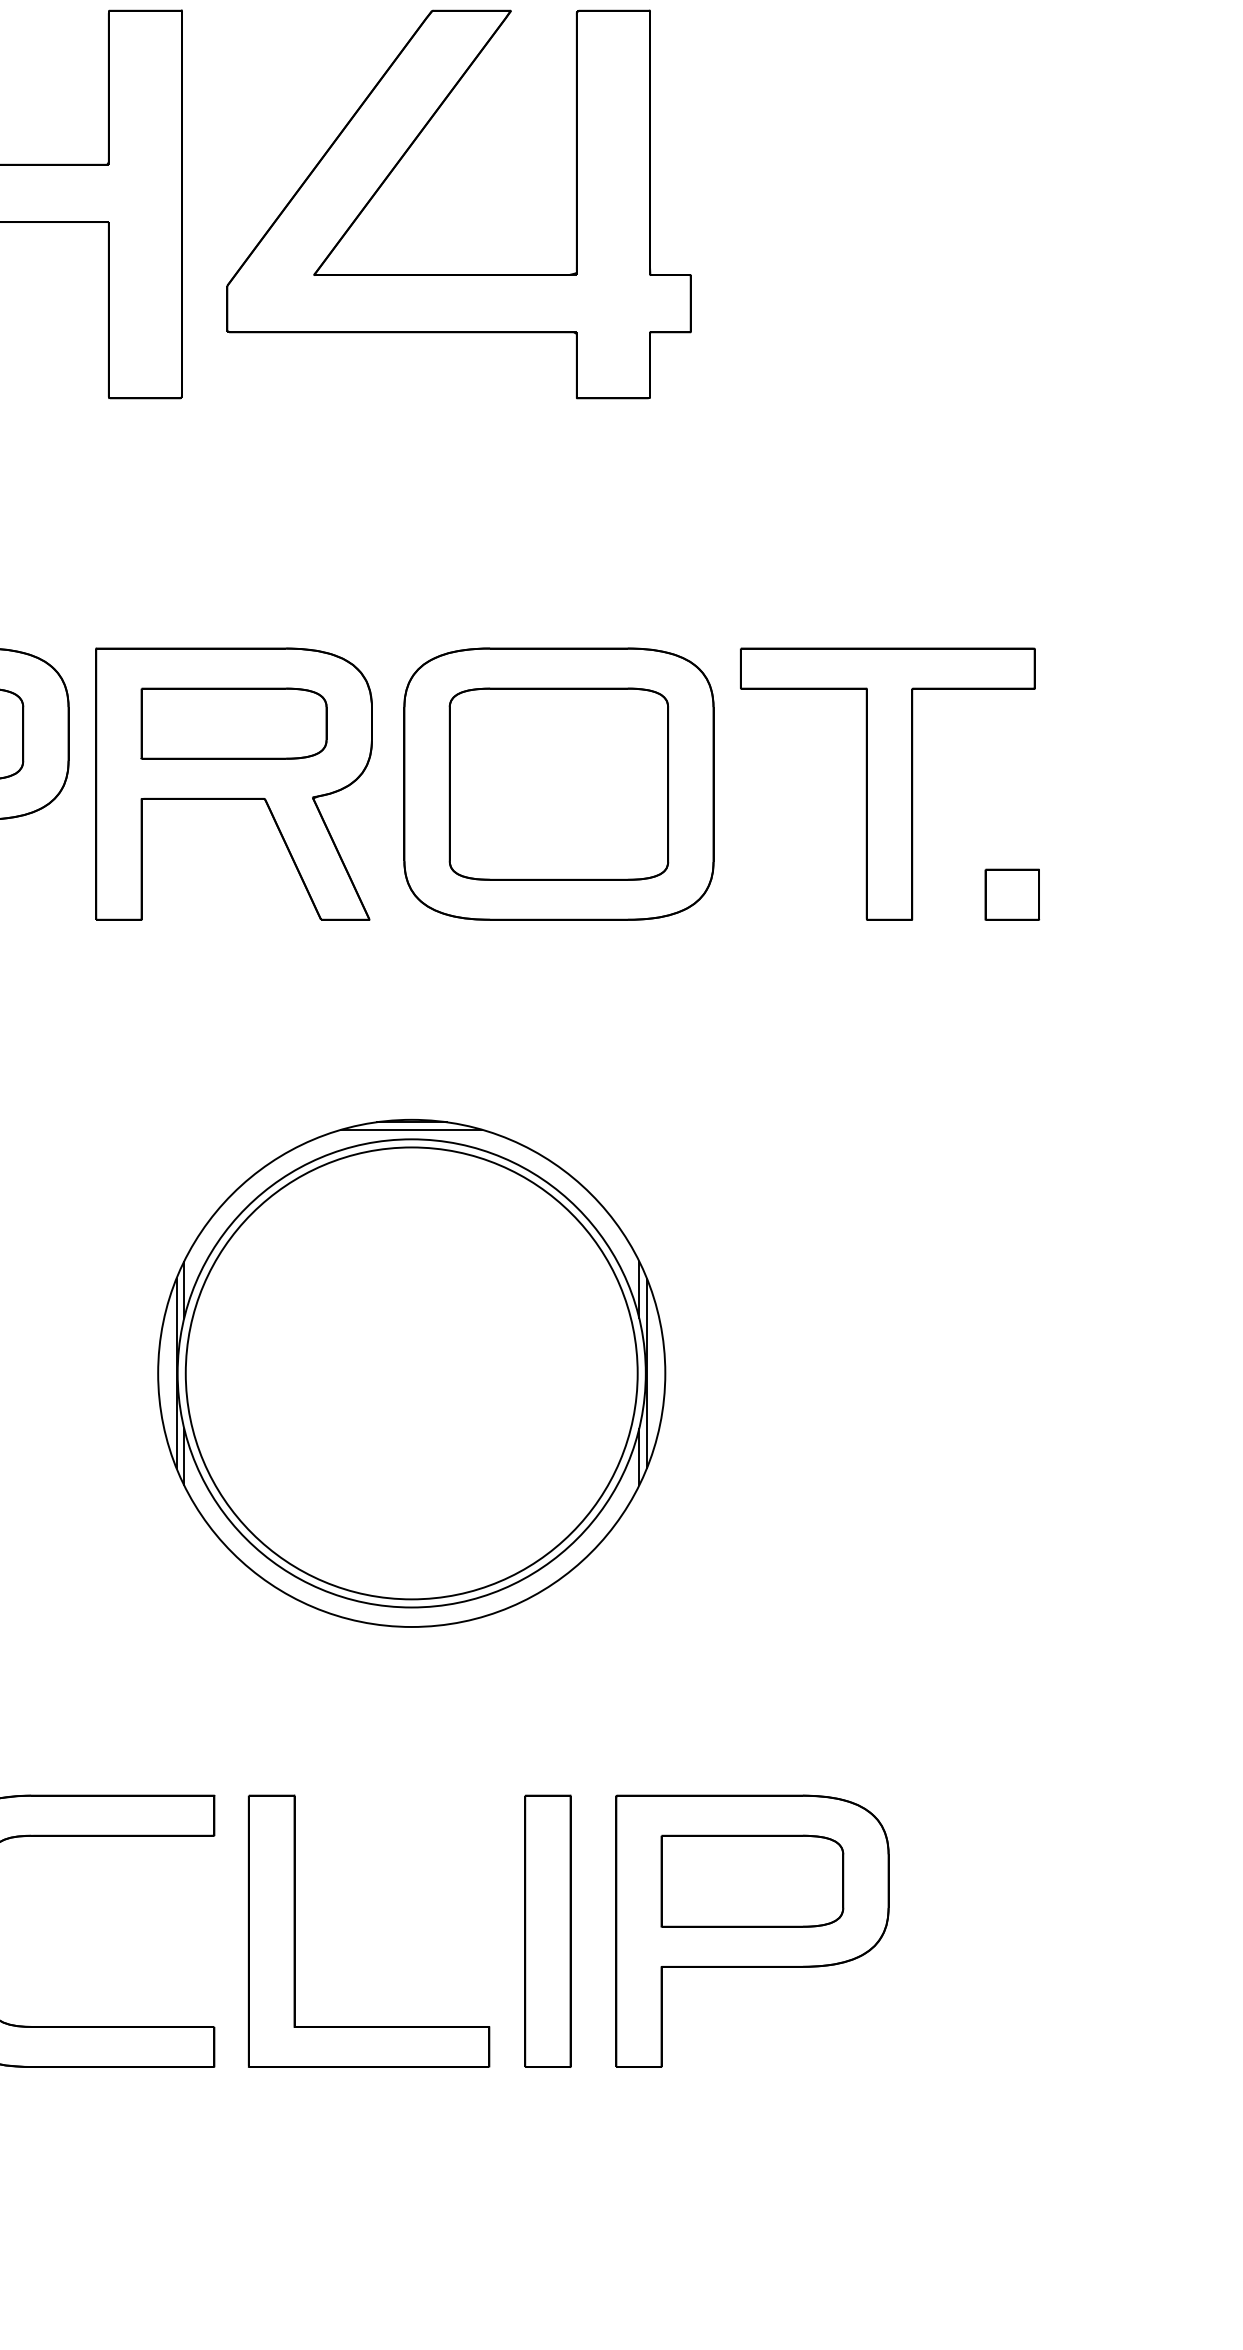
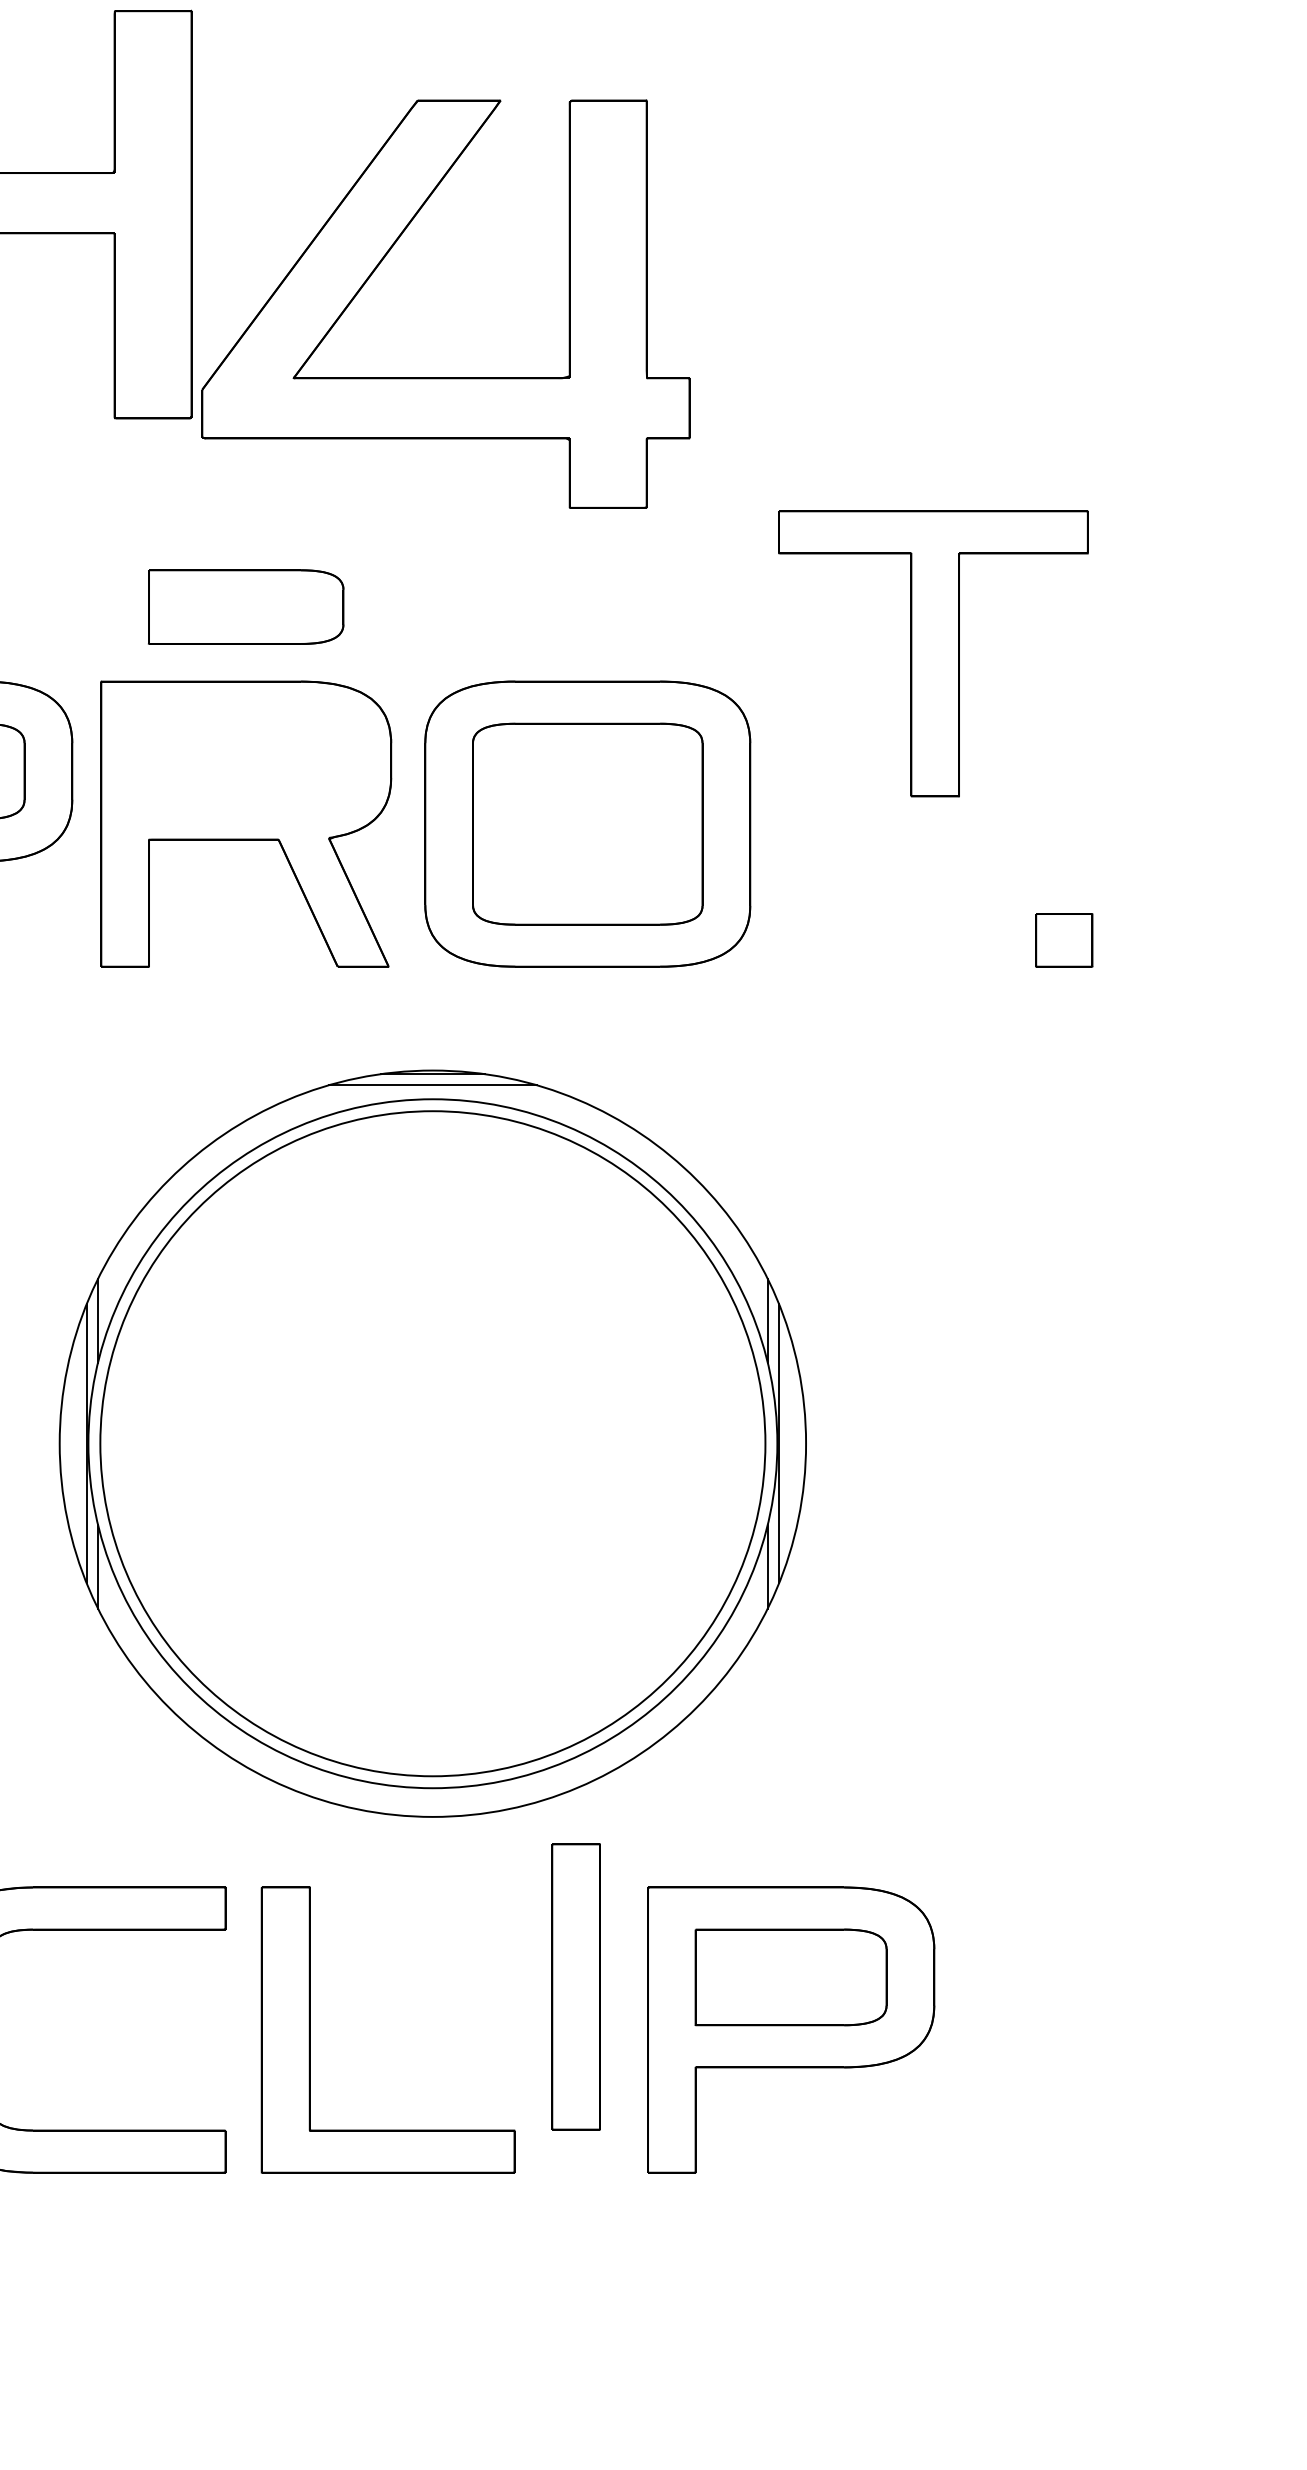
part: (458, 274) -> (445, 377), moved
part: (233, 723) -> (245, 606), moved
part: (887, 783) -> (933, 653), moved
part: (411, 1372) -> (432, 1442), size x1.4
part: (547, 1930) -> (575, 1986), moved

